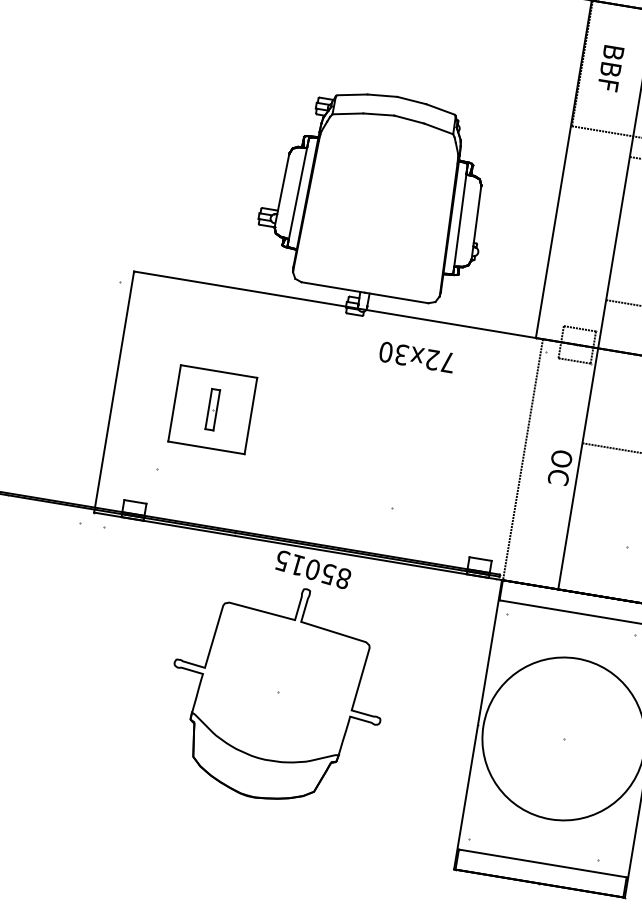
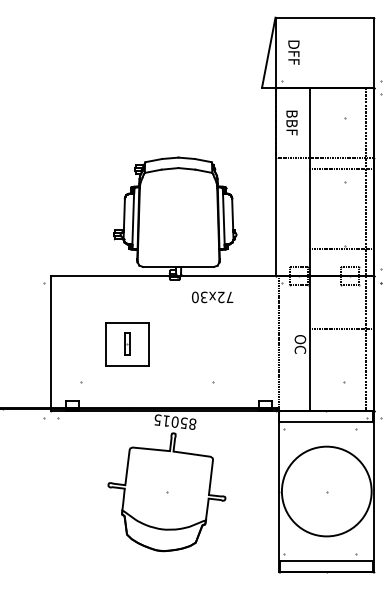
part: (212, 410) -> (127, 344), moved

